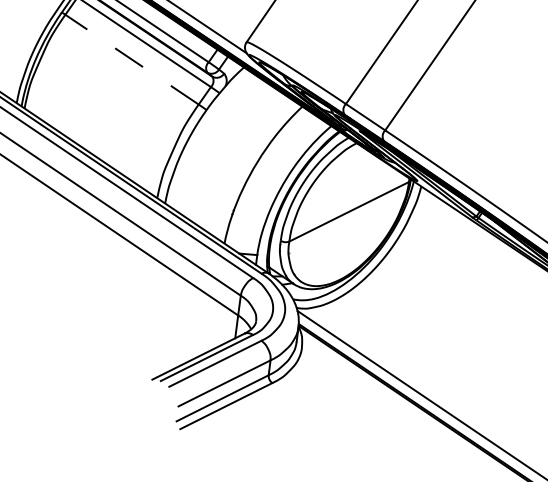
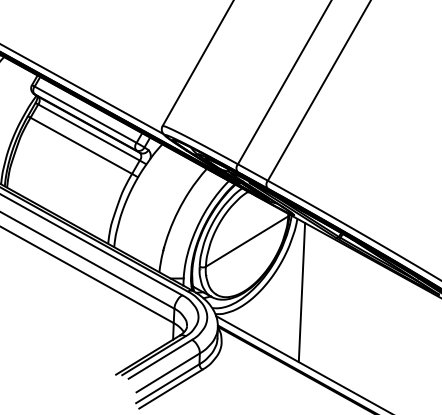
line: (130, 59) -> (80, 145), dashed -> solid
line: (418, 288) -> (301, 292), added

